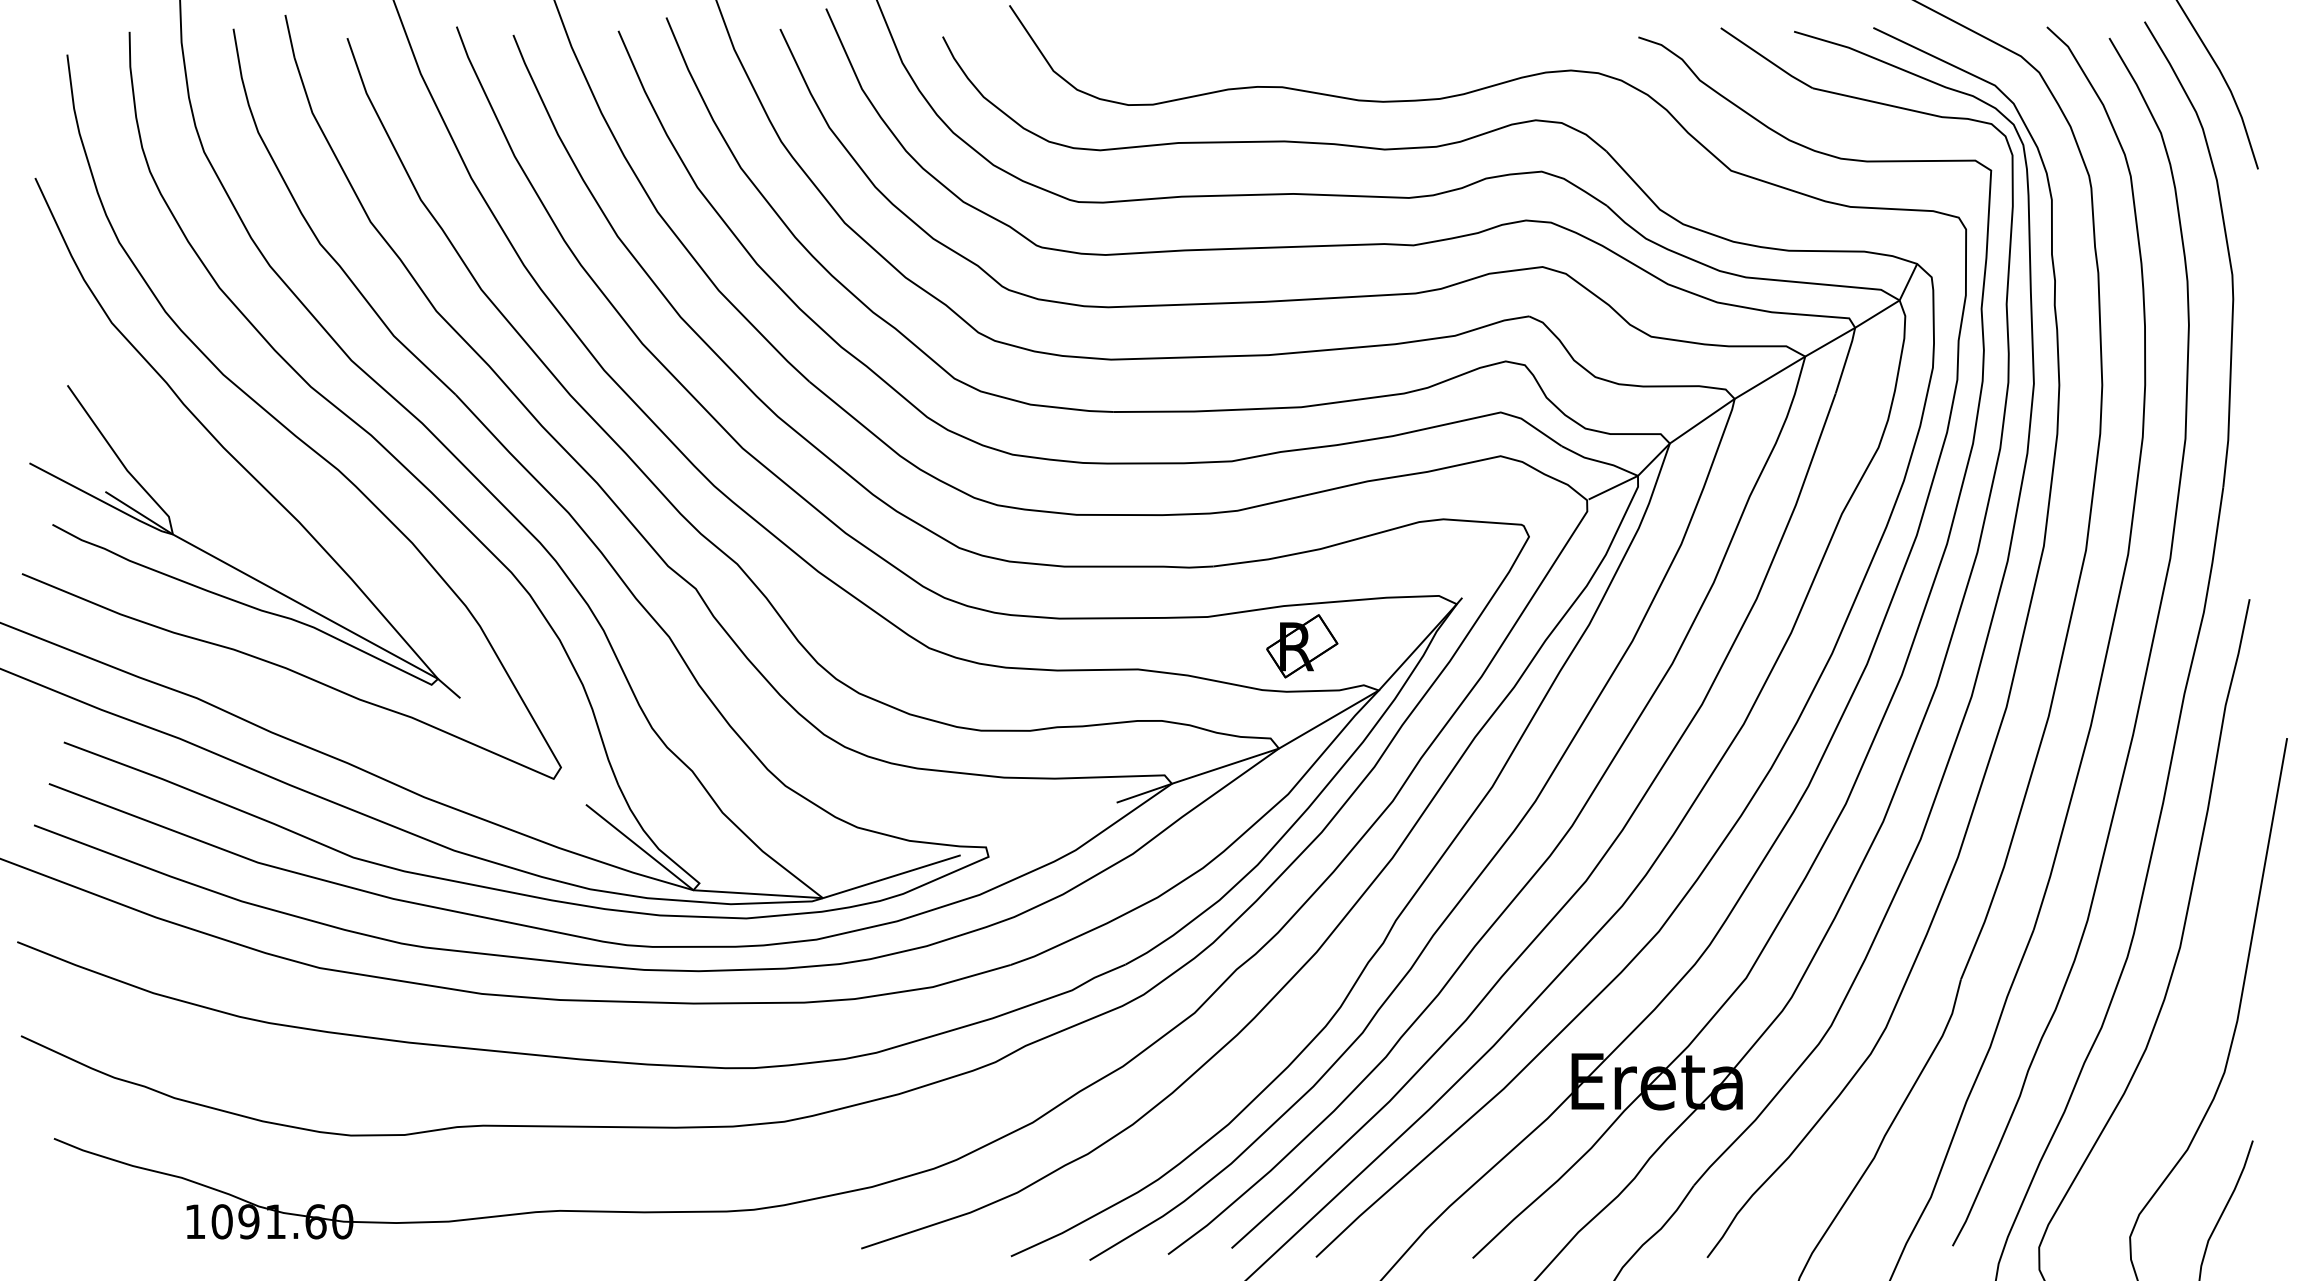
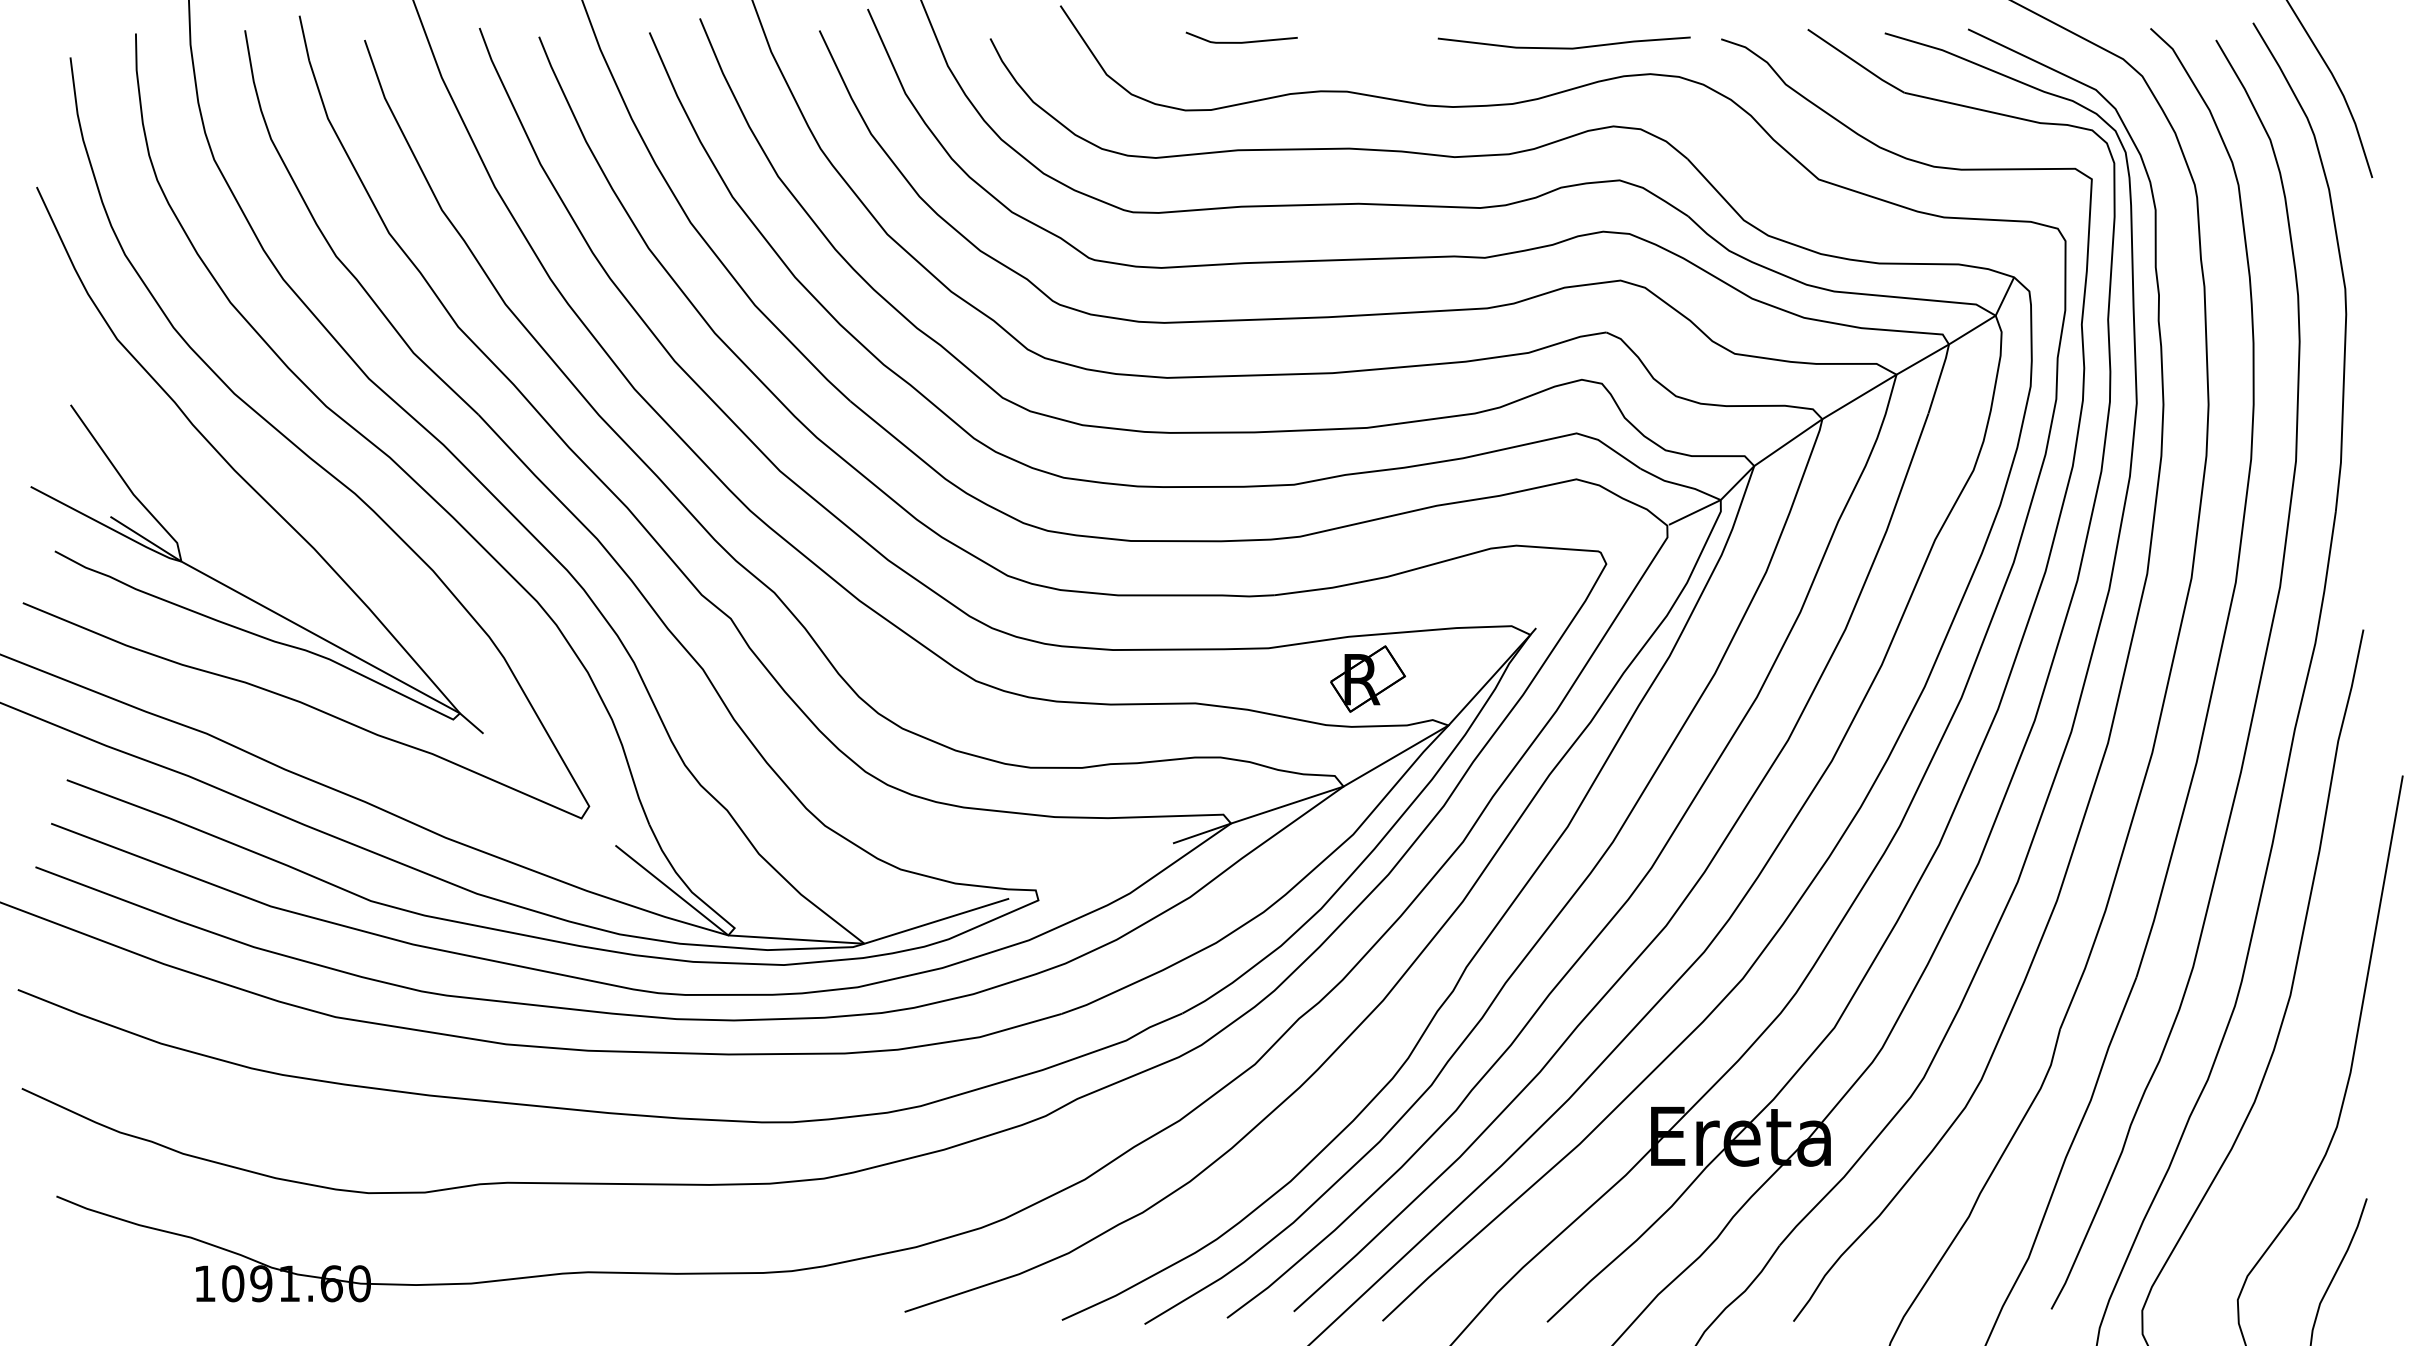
line: (1181, 39) -> (1241, 41), added
line: (1488, 45) -> (1563, 47), added

